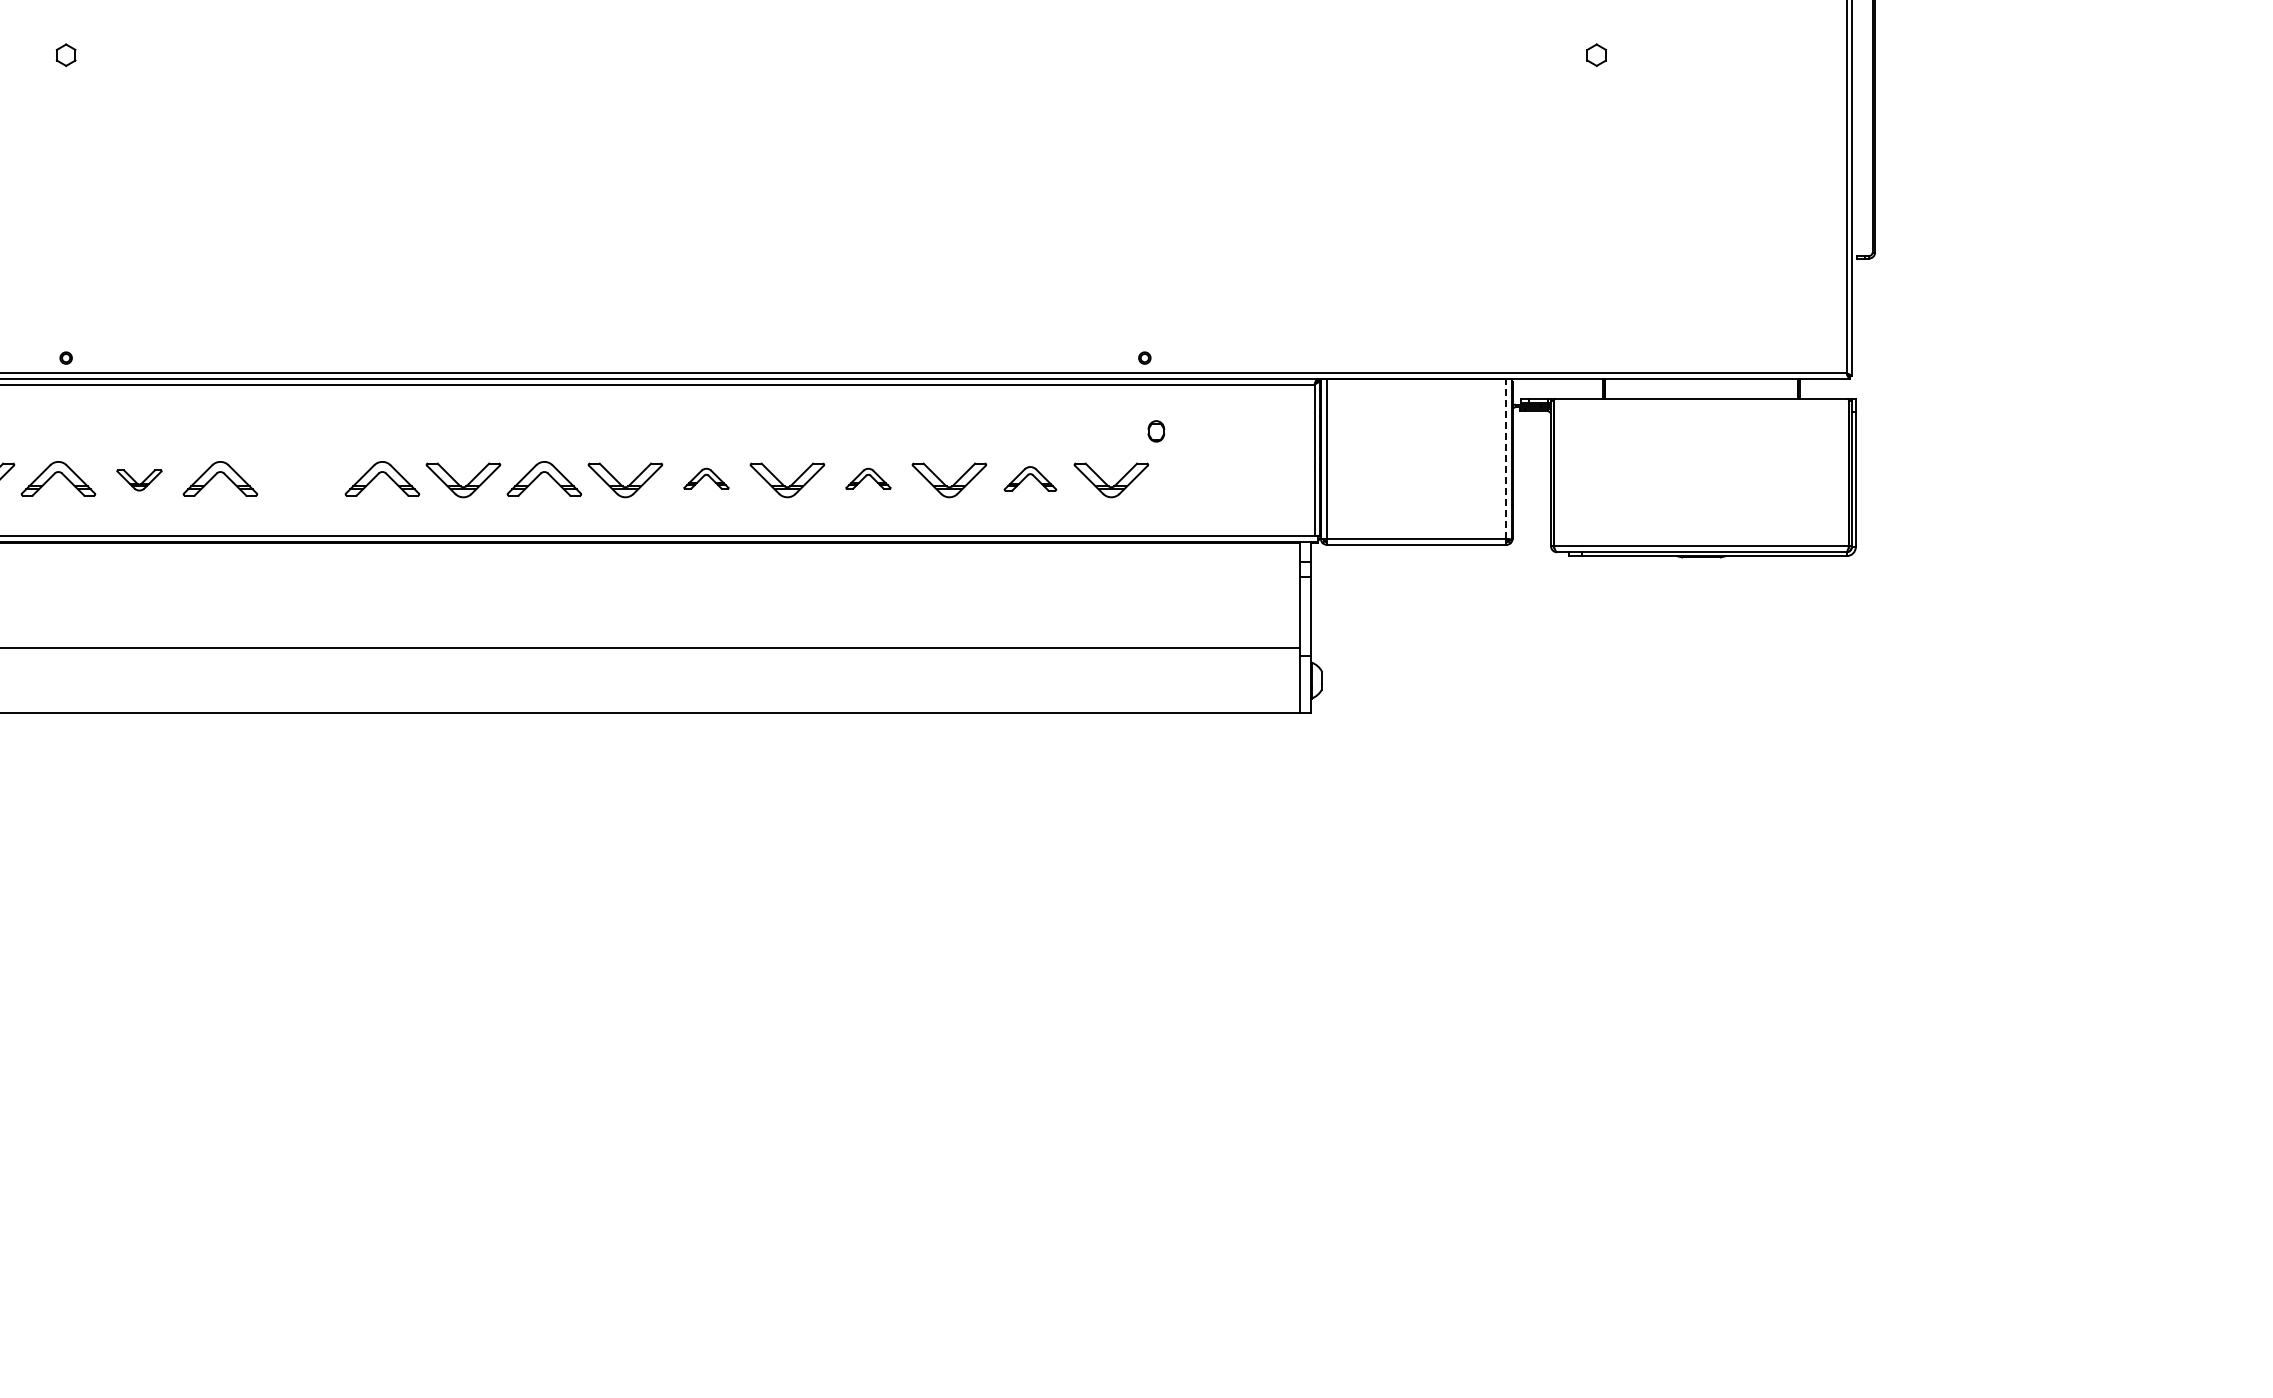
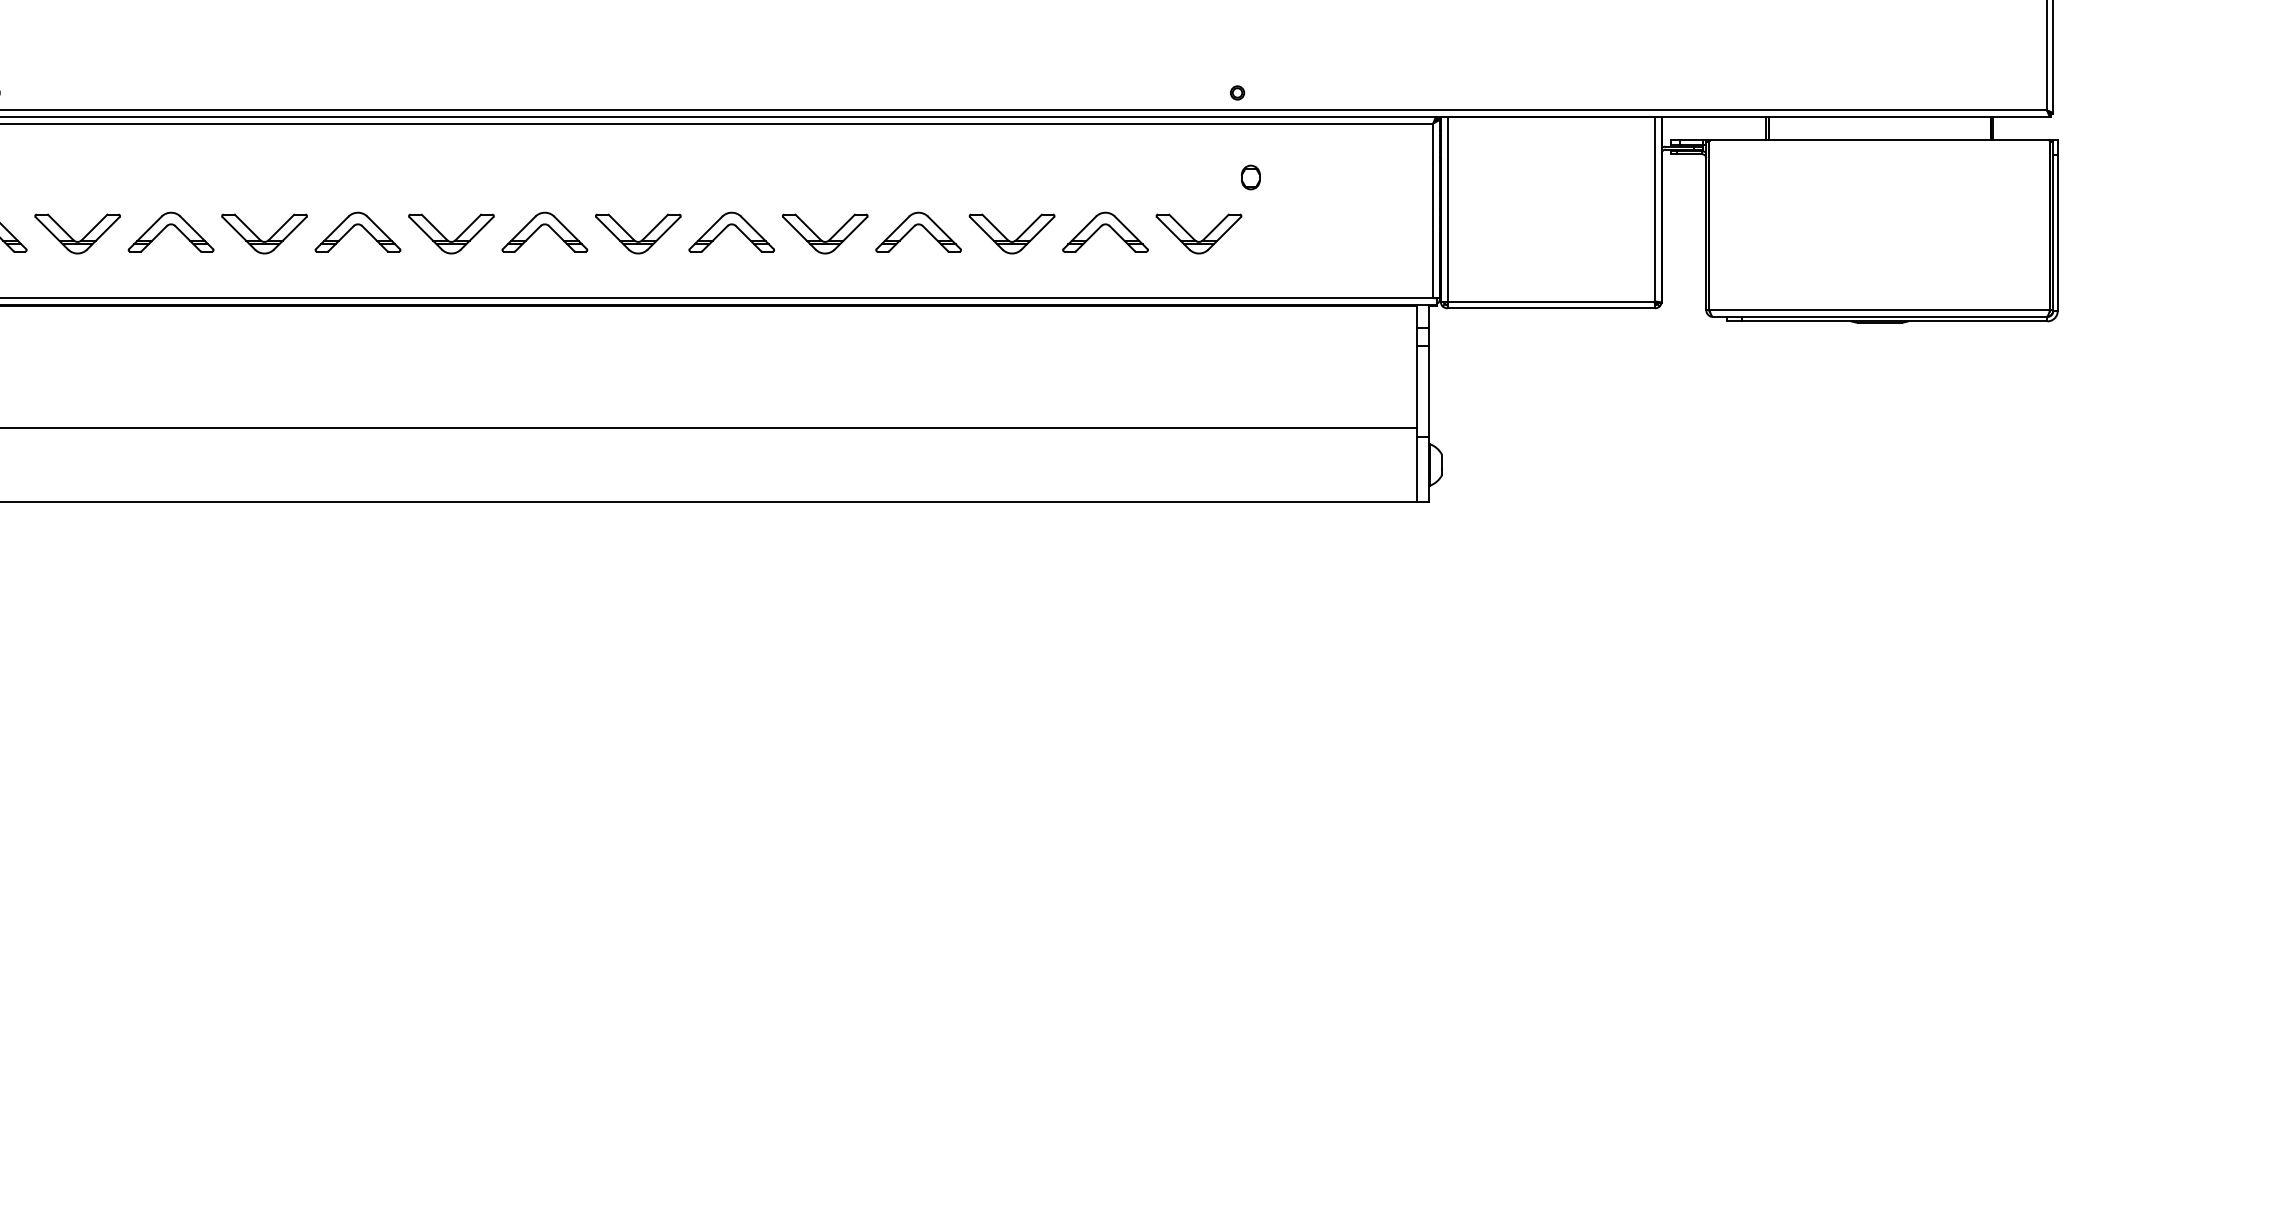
line: (1506, 458) -> (1654, 208), dashed -> solid
part: (706, 478) -> (731, 231), size x1.67
part: (868, 478) -> (918, 231), size x1.67
part: (1030, 478) -> (1105, 231), size x1.43
part: (139, 480) -> (77, 234), size x1.67
part: (301, 480) -> (264, 234), added

